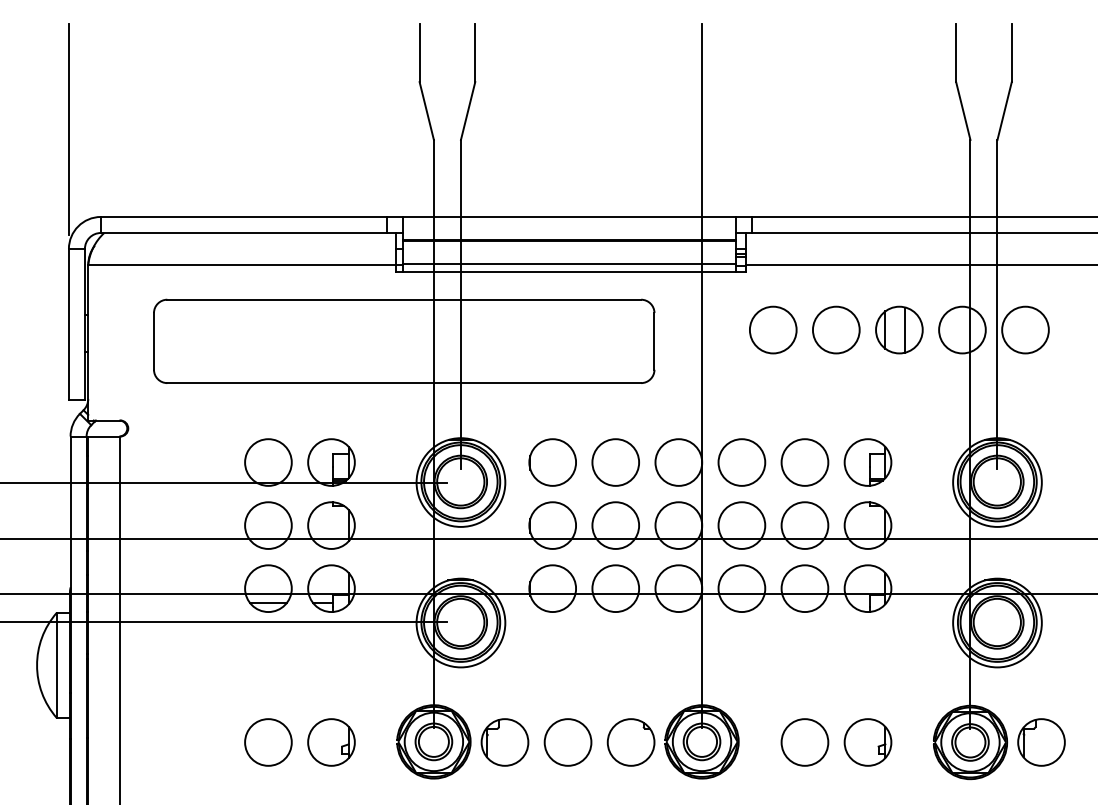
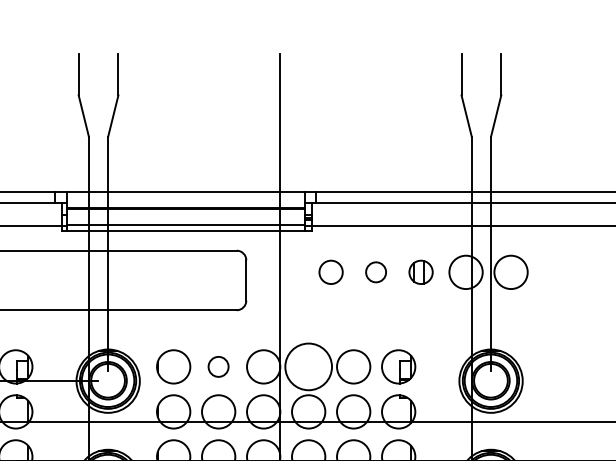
circle: (773, 329) -> (331, 271), size x0.7
circle: (836, 329) -> (376, 271), size x0.6
part: (899, 329) -> (421, 271), size x0.7
circle: (615, 462) -> (218, 366), size x0.6
circle: (741, 462) -> (308, 366), size x1.4

